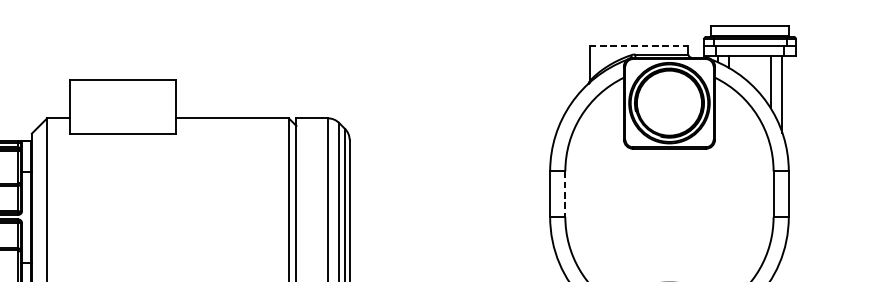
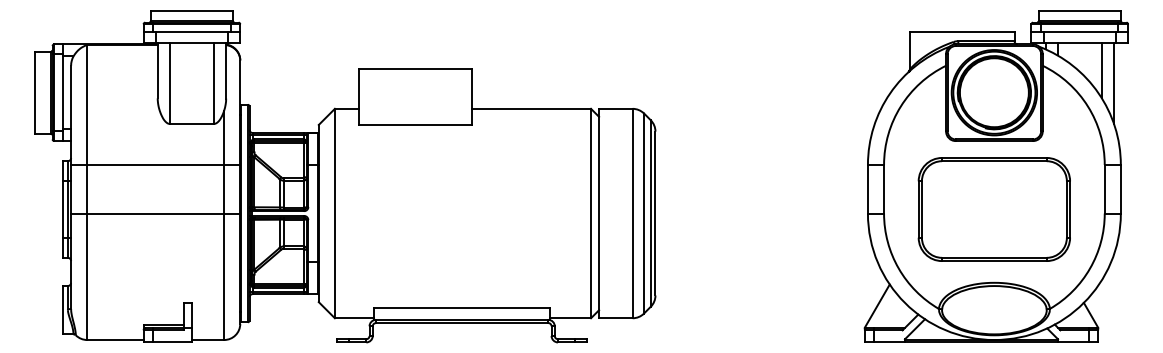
line: (639, 46) -> (962, 32), dashed -> solid
line: (565, 194) -> (884, 189), dashed -> solid
part: (668, 213) -> (993, 209), added

